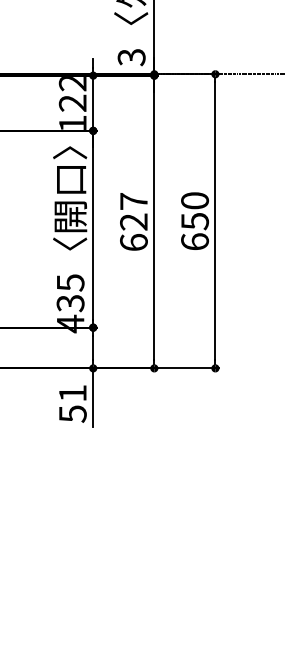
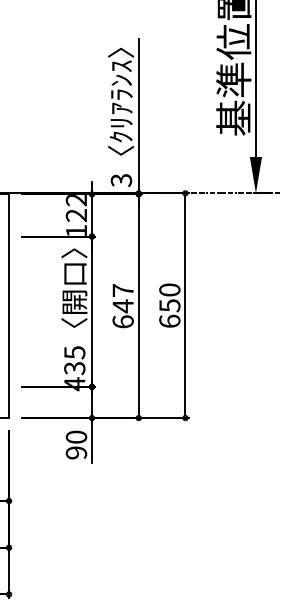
text: (133, 222) -> (122, 306), 627 -> 647
text: (72, 402) -> (76, 444), 51 -> 90

